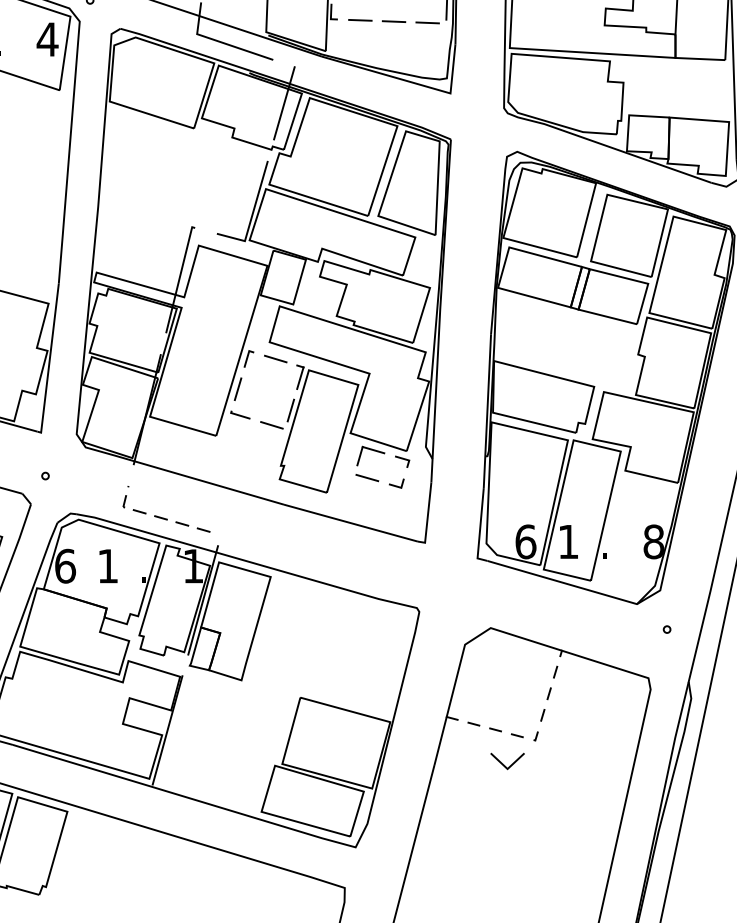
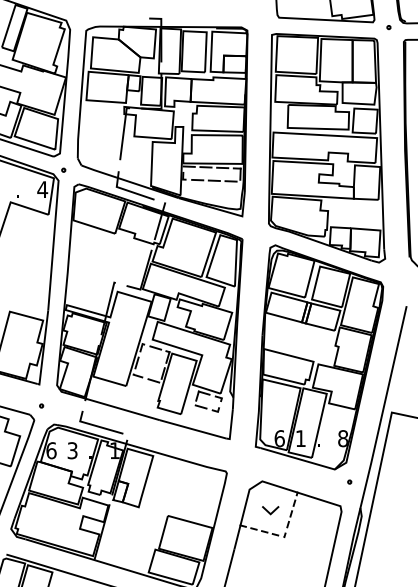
line: (154, 515) -> (95, 425), dashed -> solid
text: (107, 565) -> (72, 450), 1 -> 3
line: (505, 763) -> (269, 511), moved

